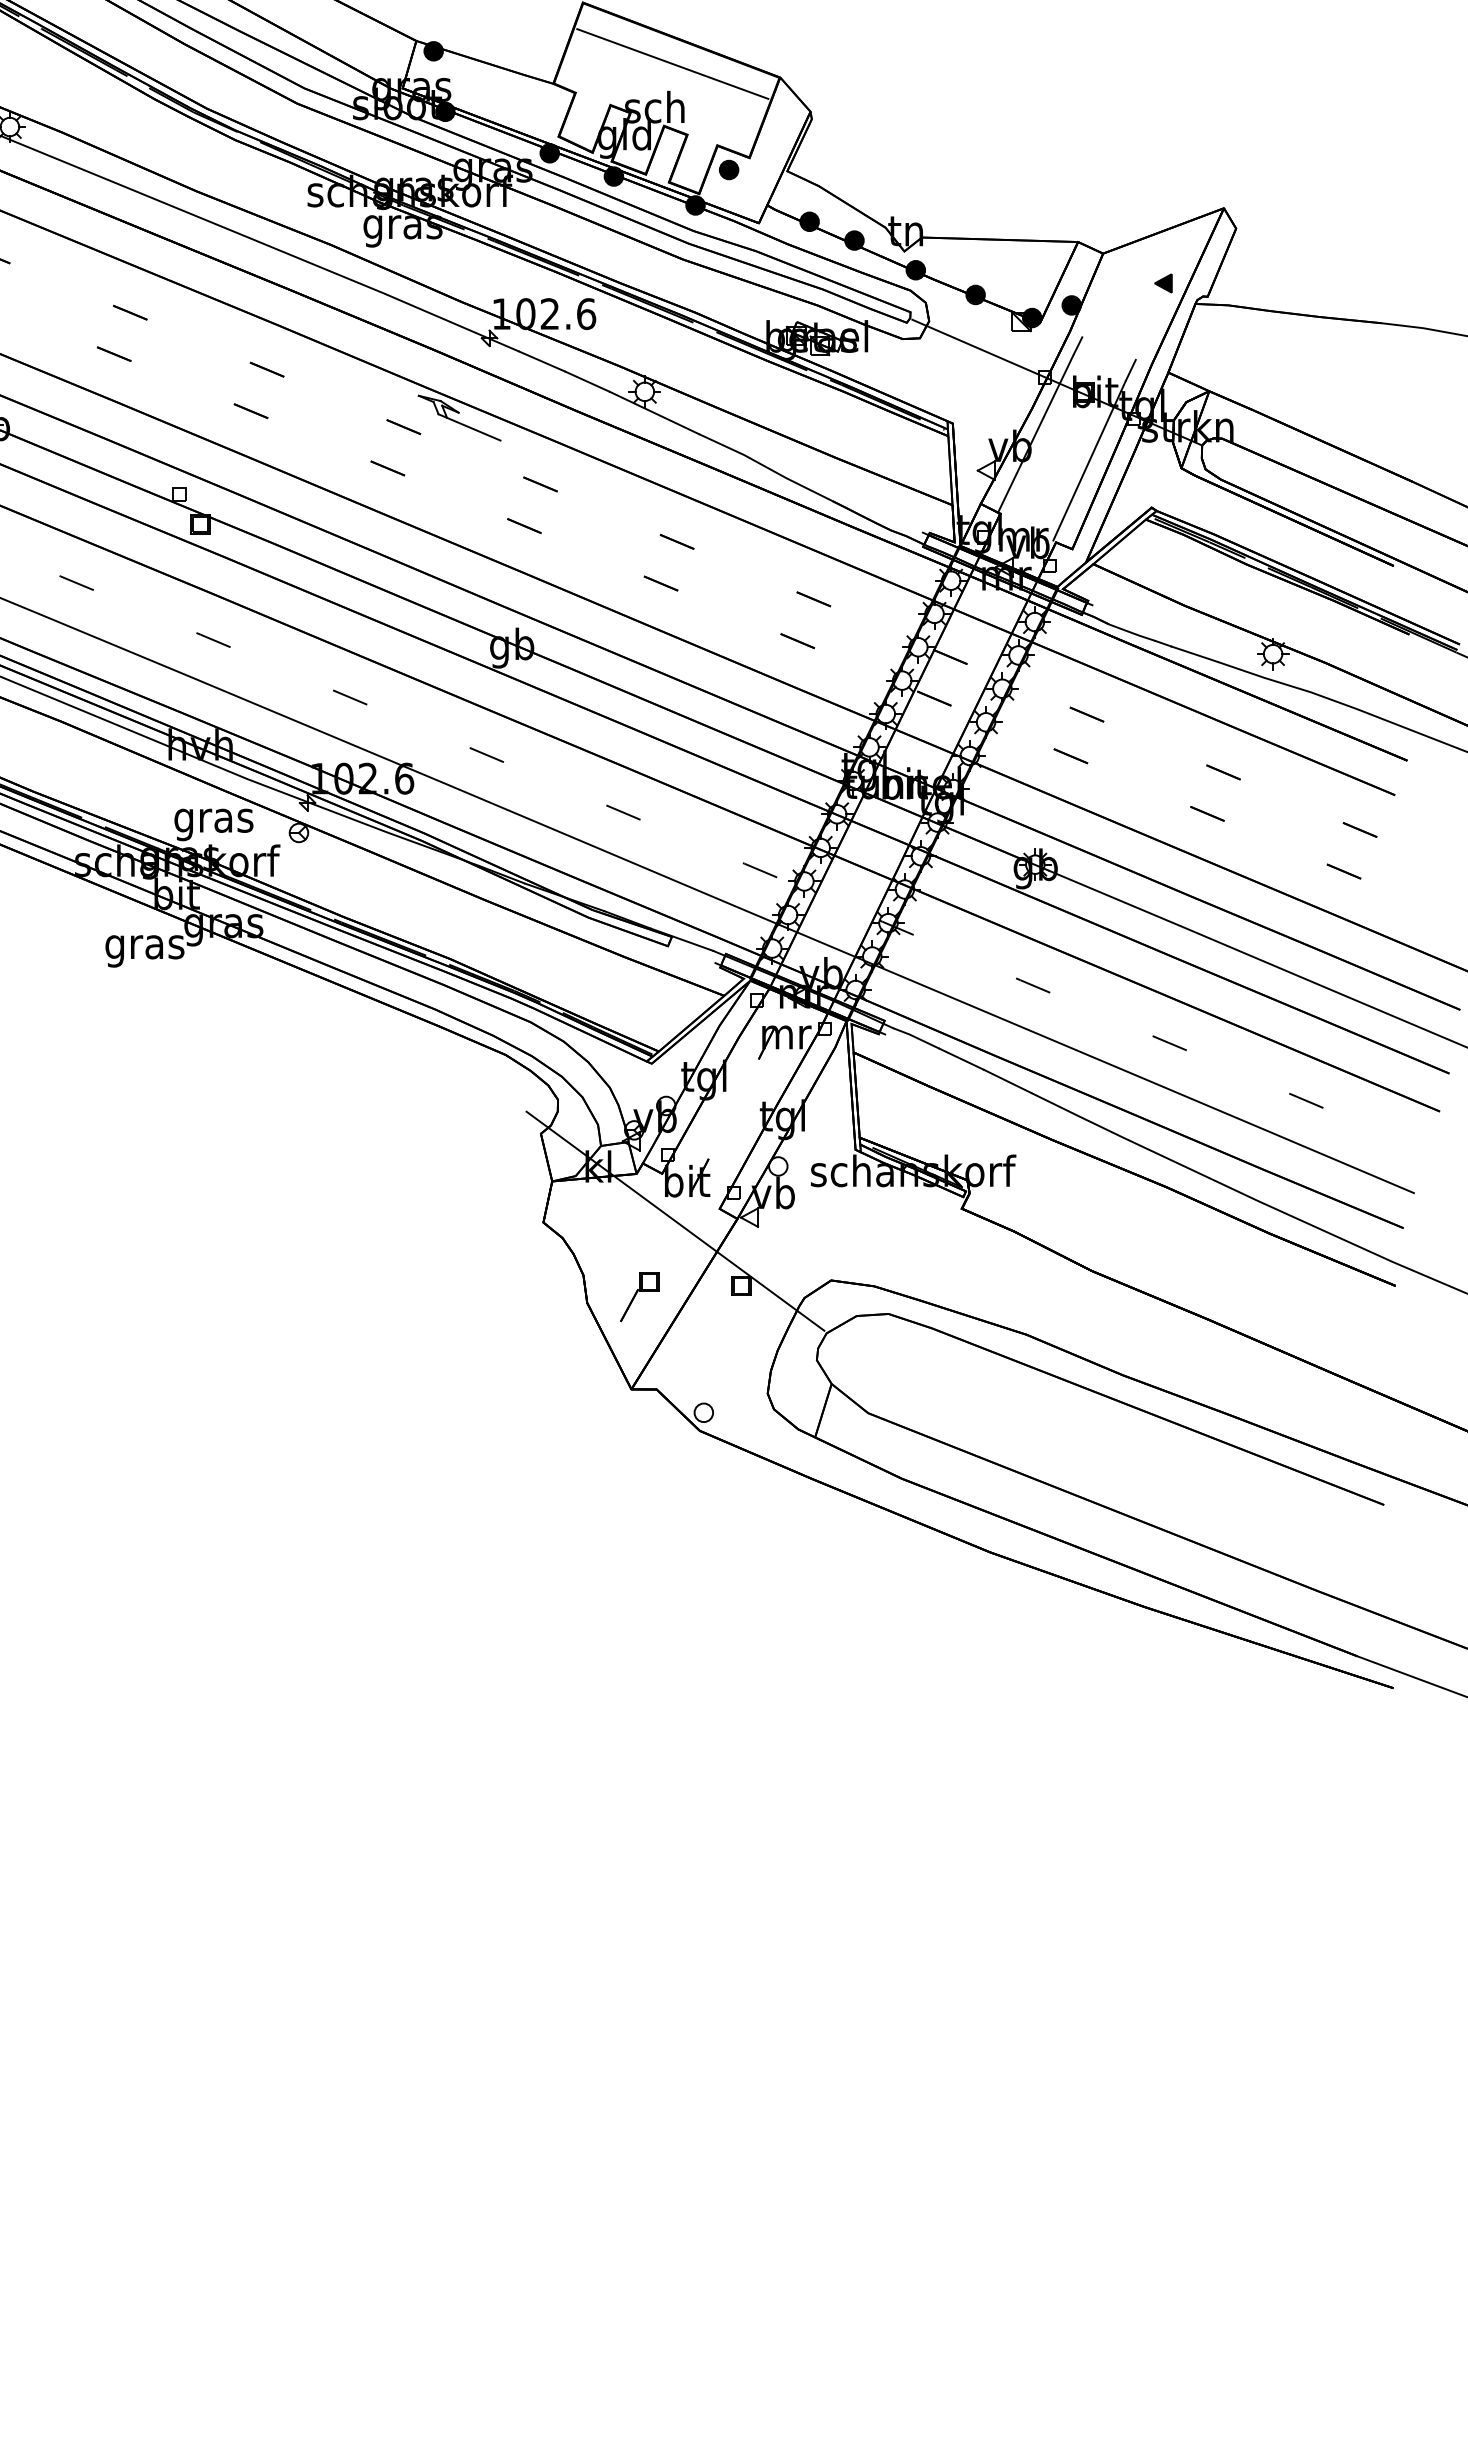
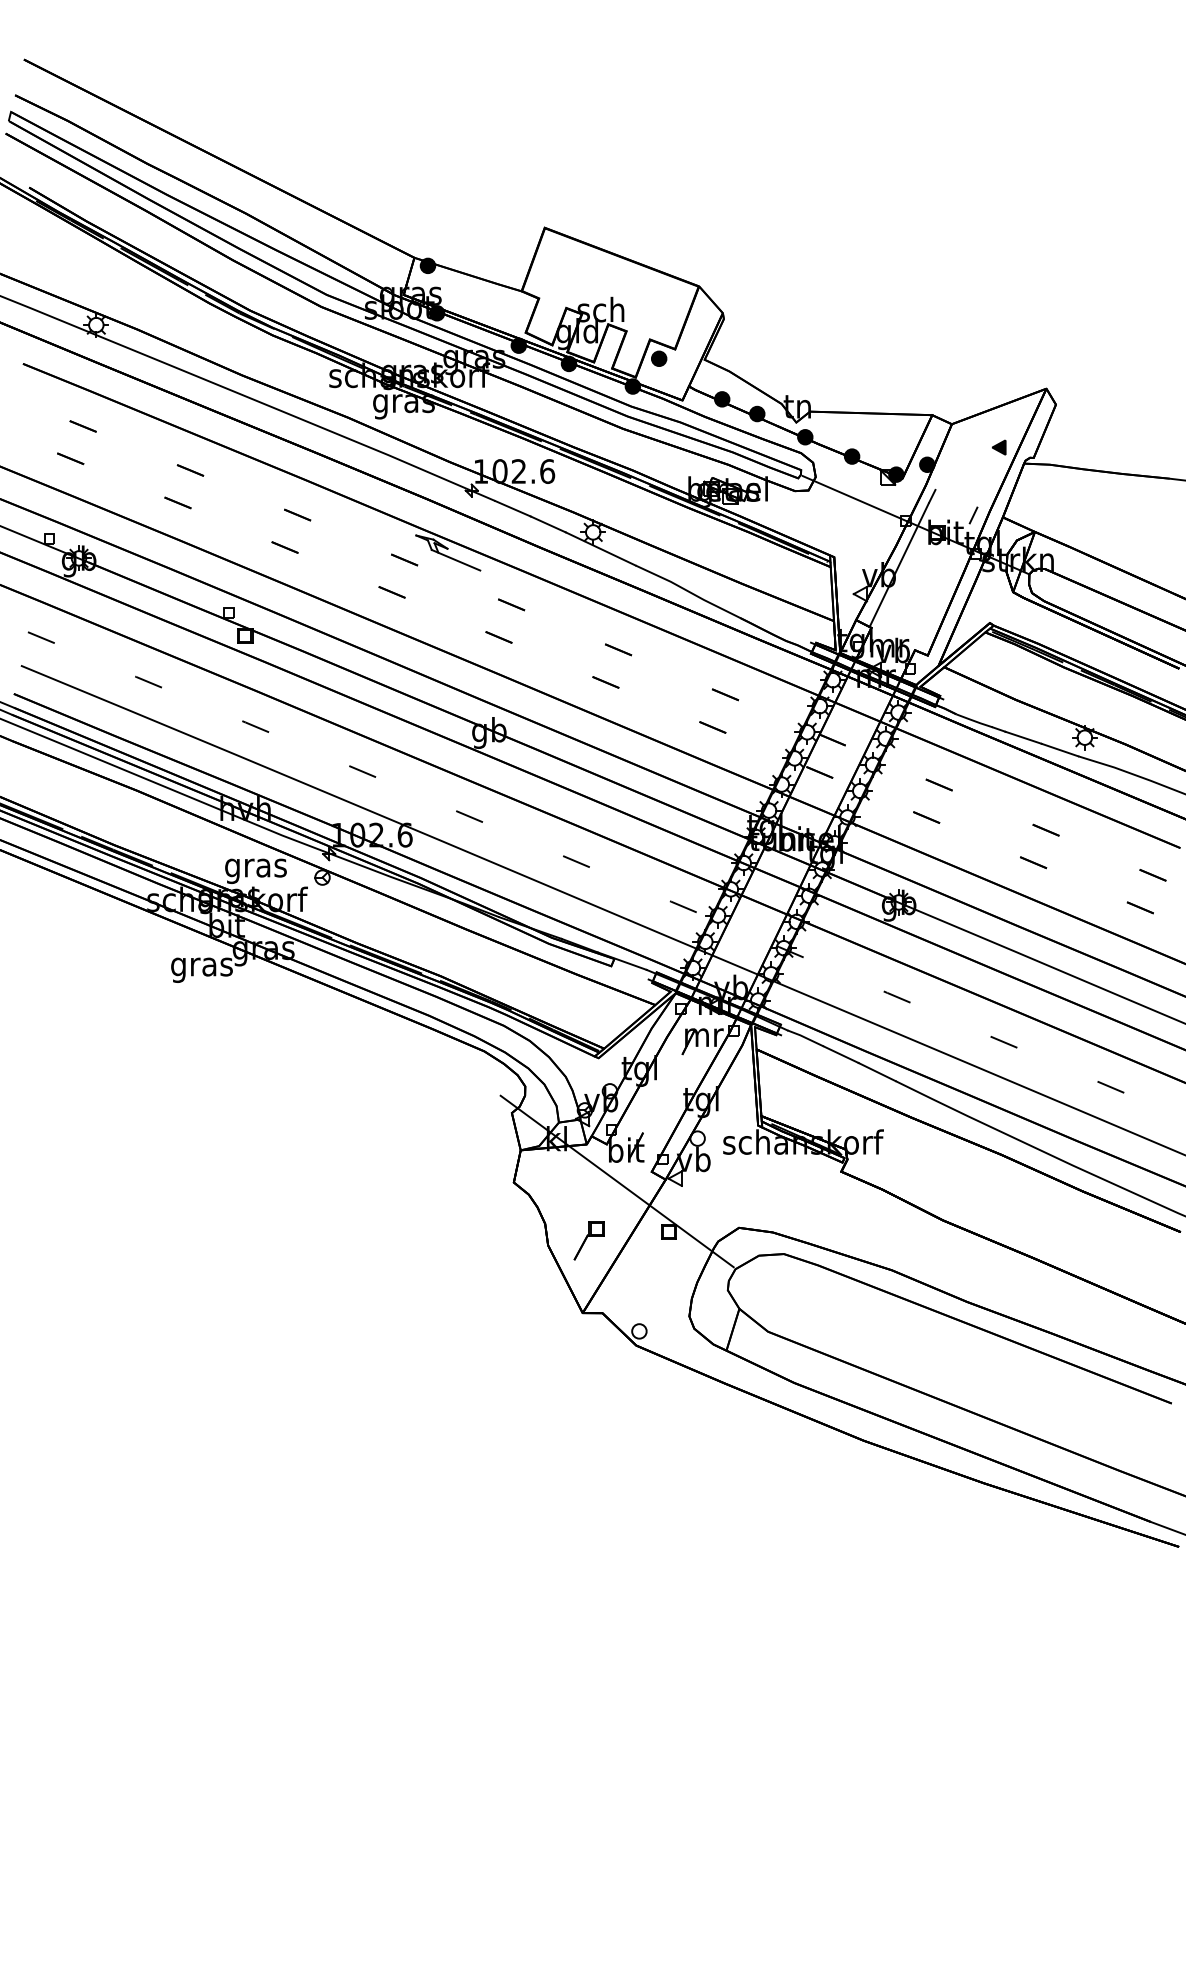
line: (672, 63) -> (614, 275), removed
line: (1088, 460) -> (940, 586), removed

